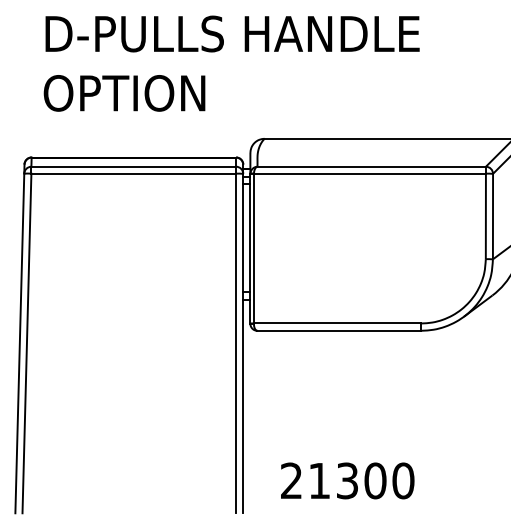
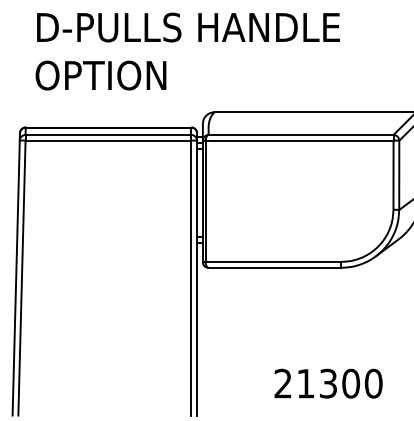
text: (347, 480) -> (328, 383), moved

